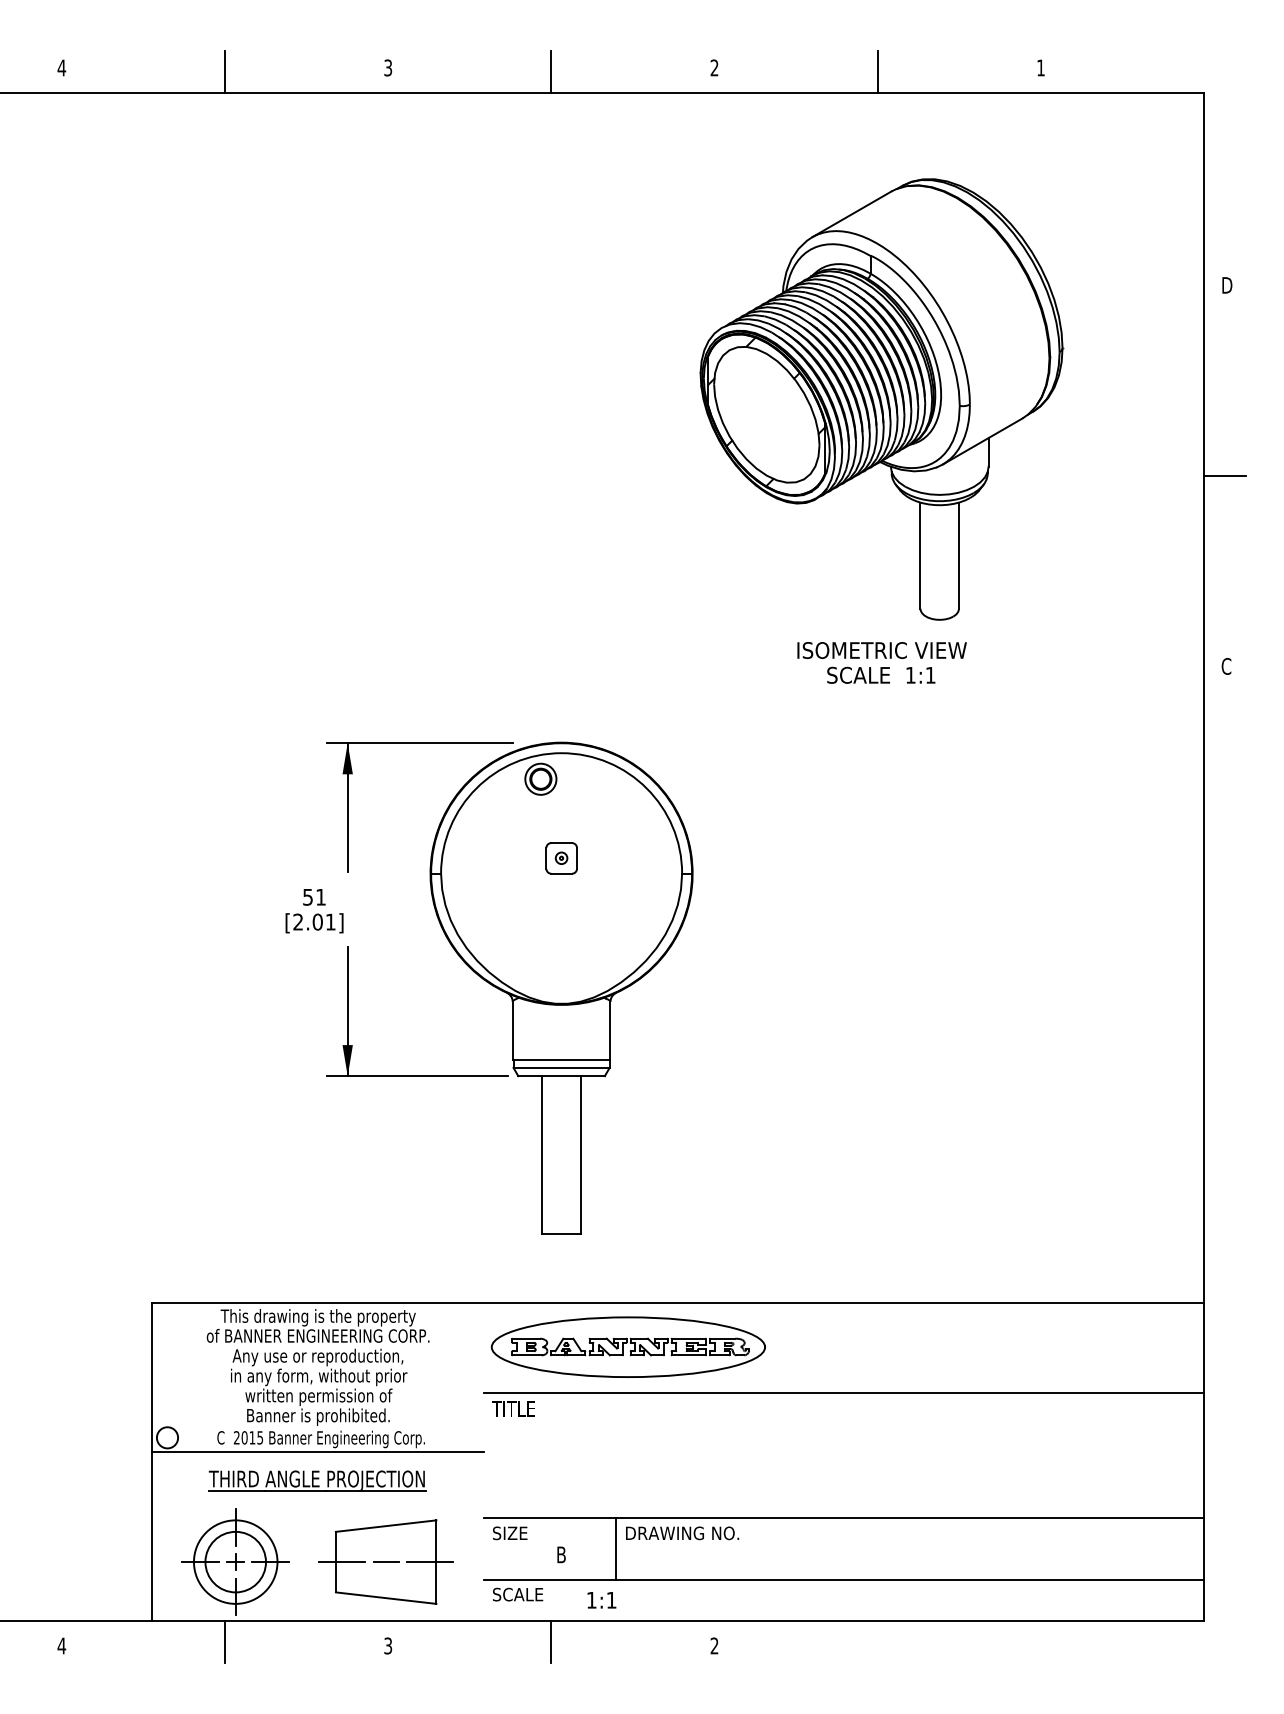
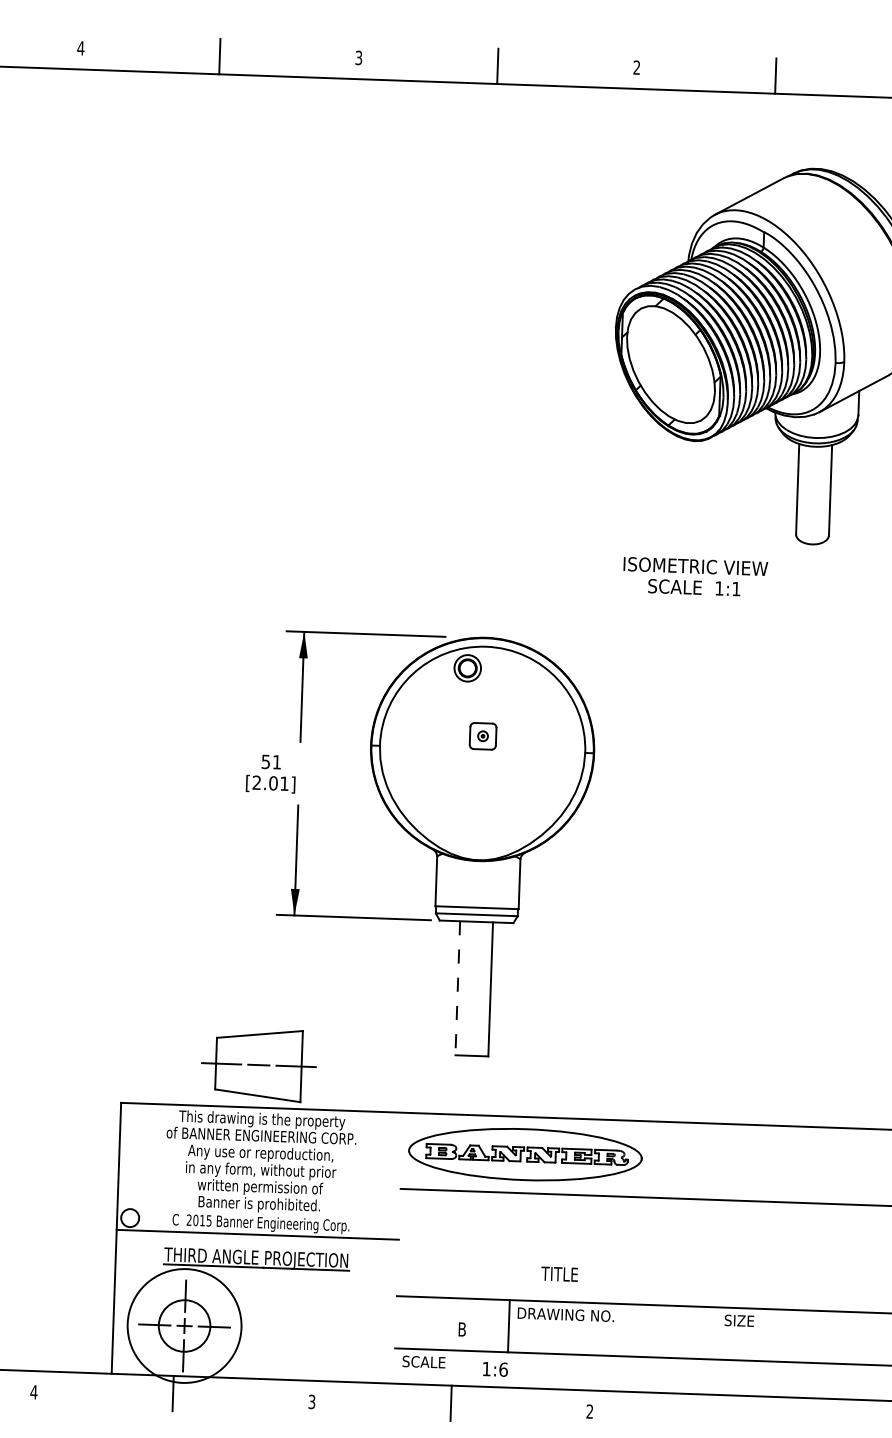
text: (881, 662) -> (694, 576), moved
line: (542, 1154) -> (457, 987), solid -> dashed
text: (513, 1408) -> (559, 1273), moved
text: (510, 1533) -> (739, 1320), moved
circle: (235, 1561) -> (184, 1325), size x1.6
part: (385, 1561) -> (258, 1064), moved
text: (611, 1599) -> (503, 1369), 1:1 -> 1:6

